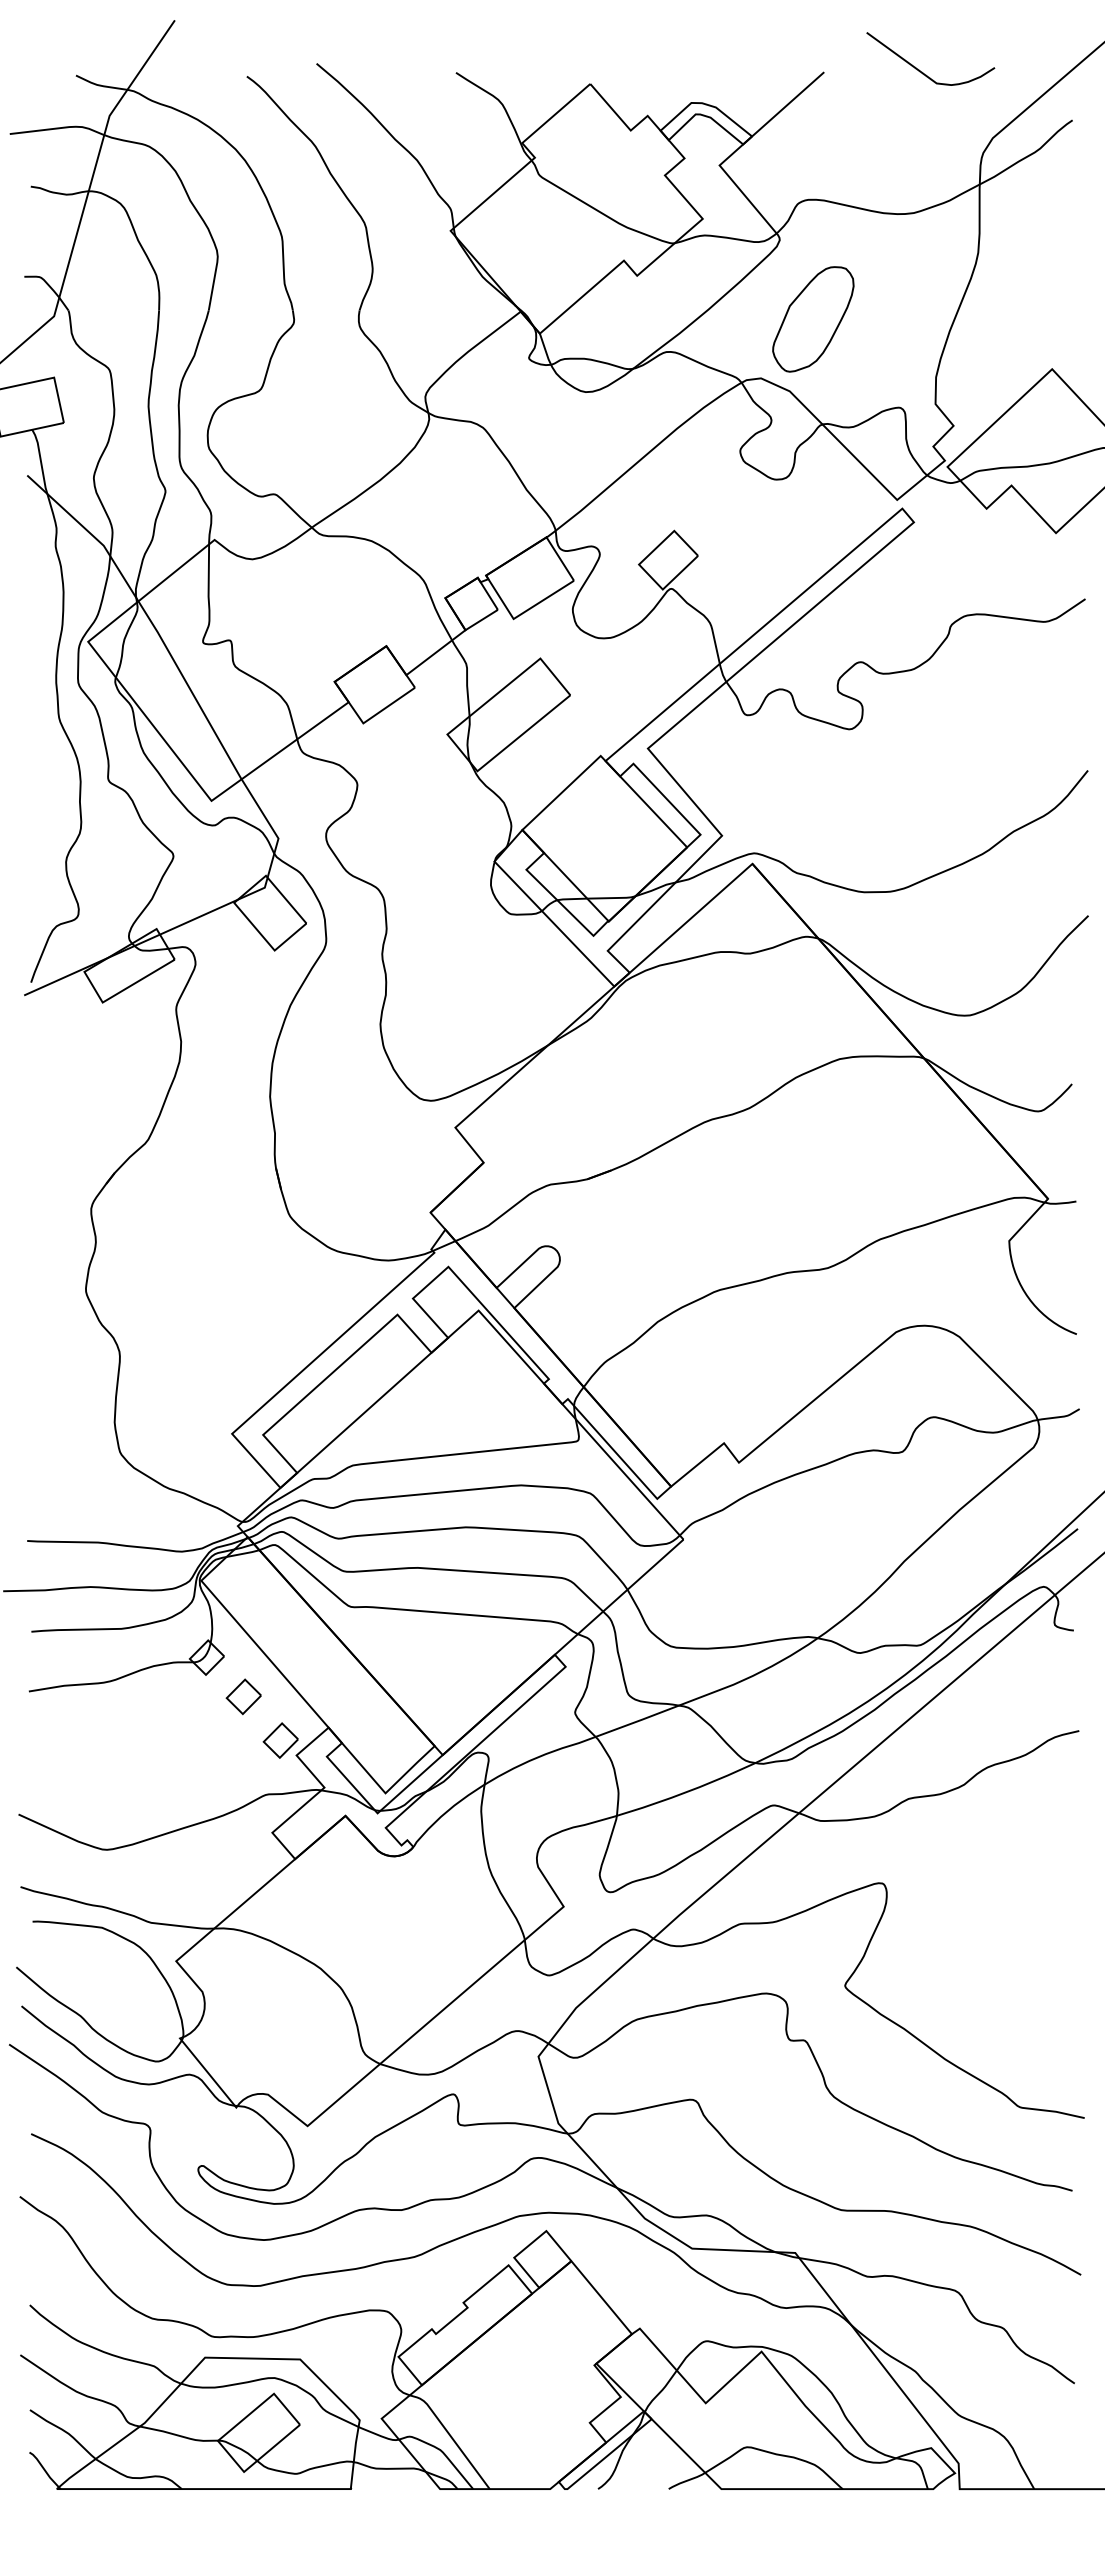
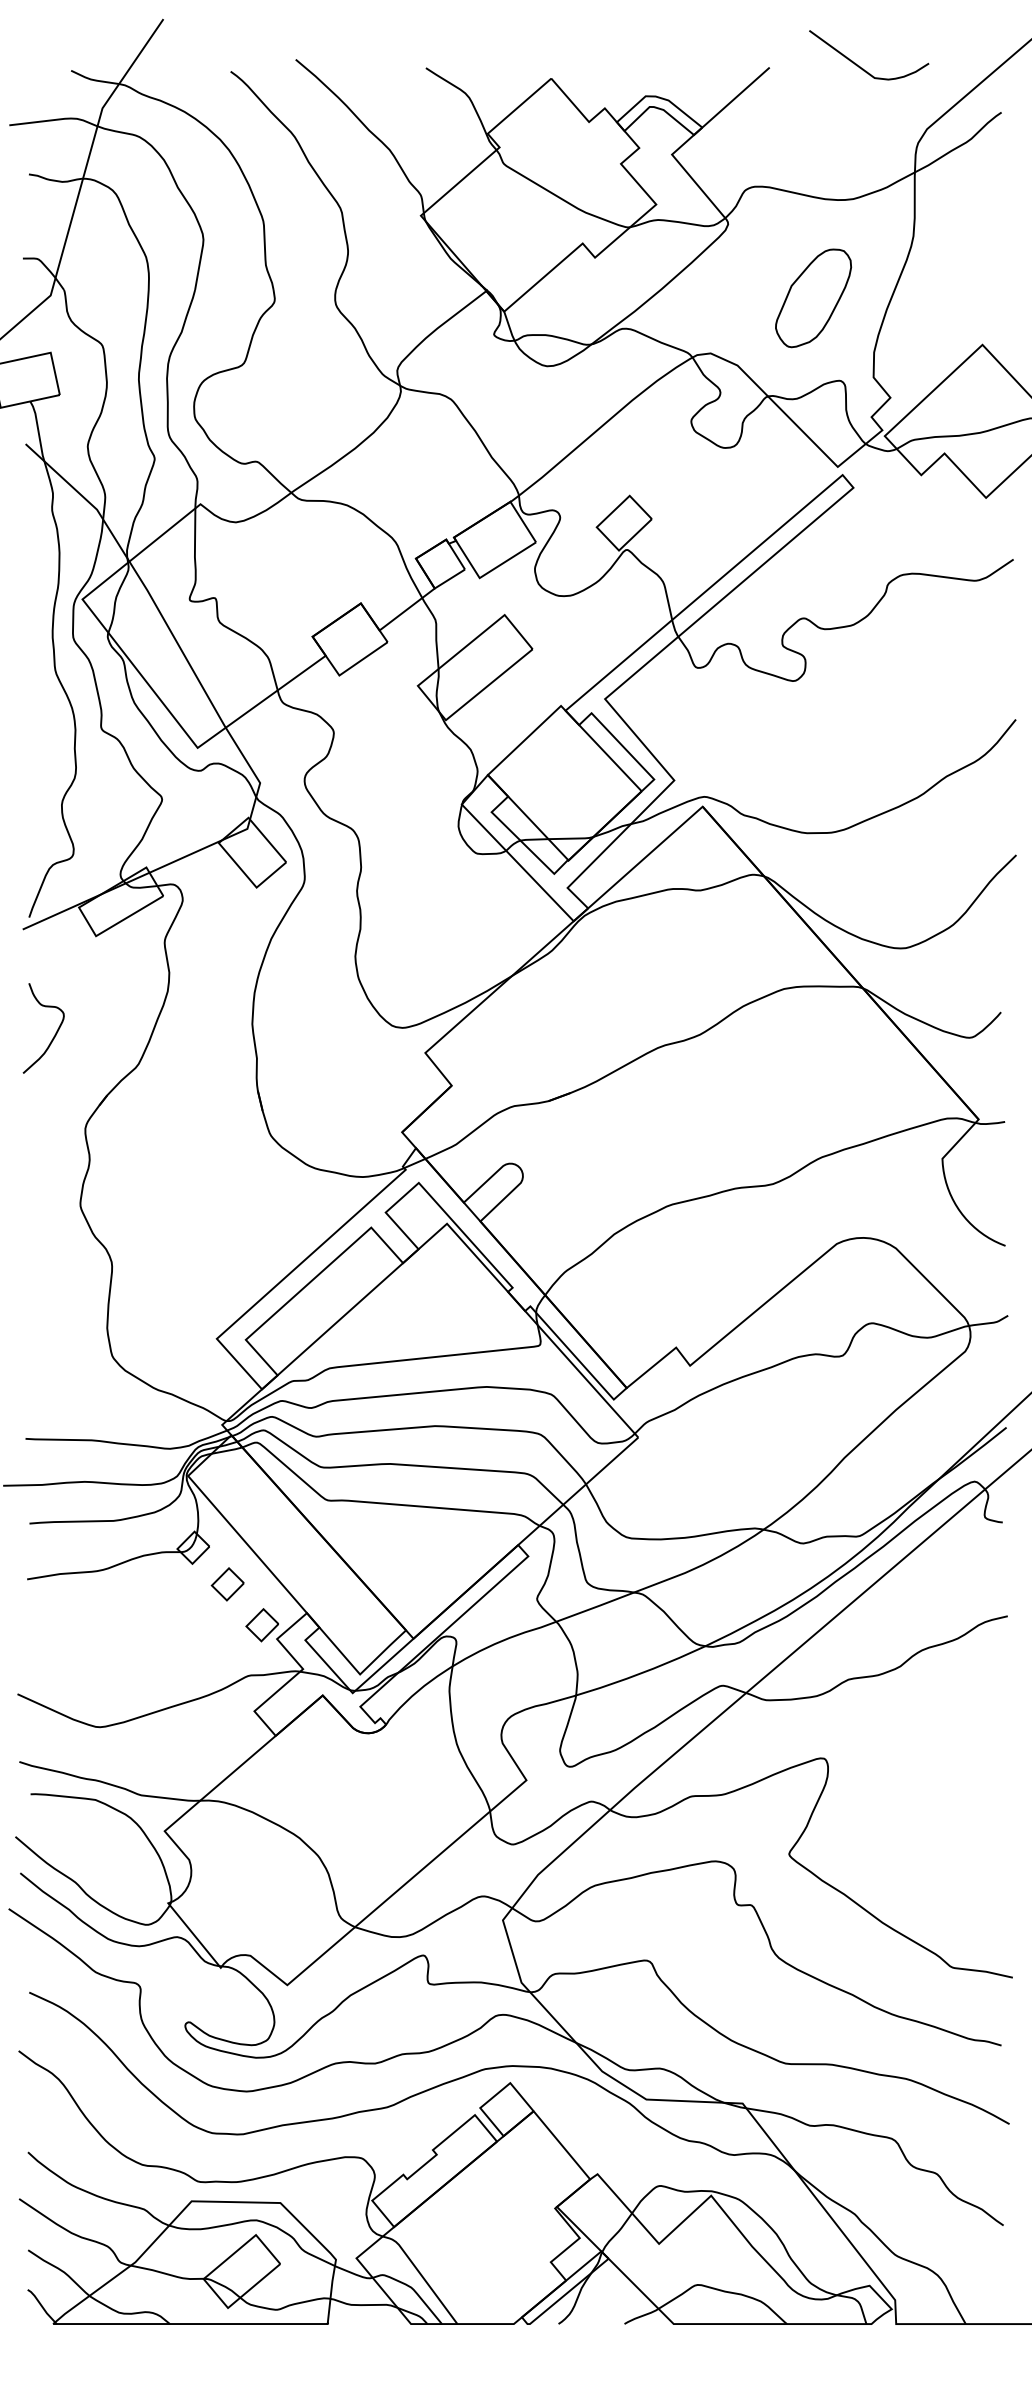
part: (813, 319) -> (813, 298), moved
curve: (58, 1107) -> (54, 1034), added

